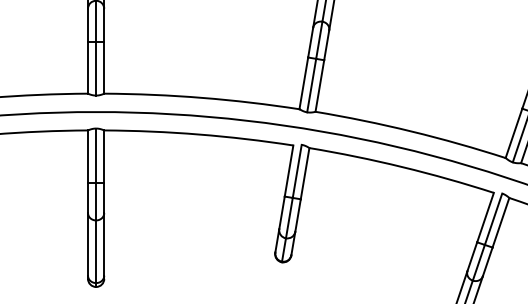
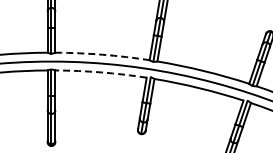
arc: (201, 97) -> (102, 54), solid -> dashed
arc: (199, 134) -> (101, 72), solid -> dashed

